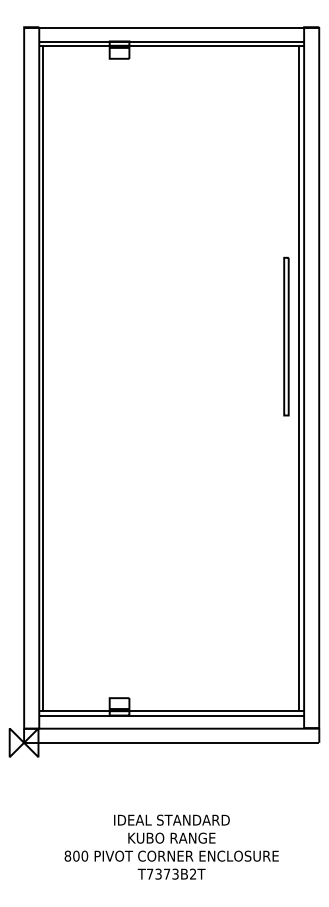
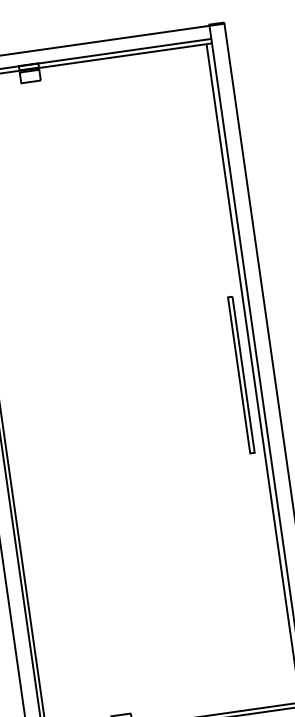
part: (286, 336) -> (241, 374), moved

